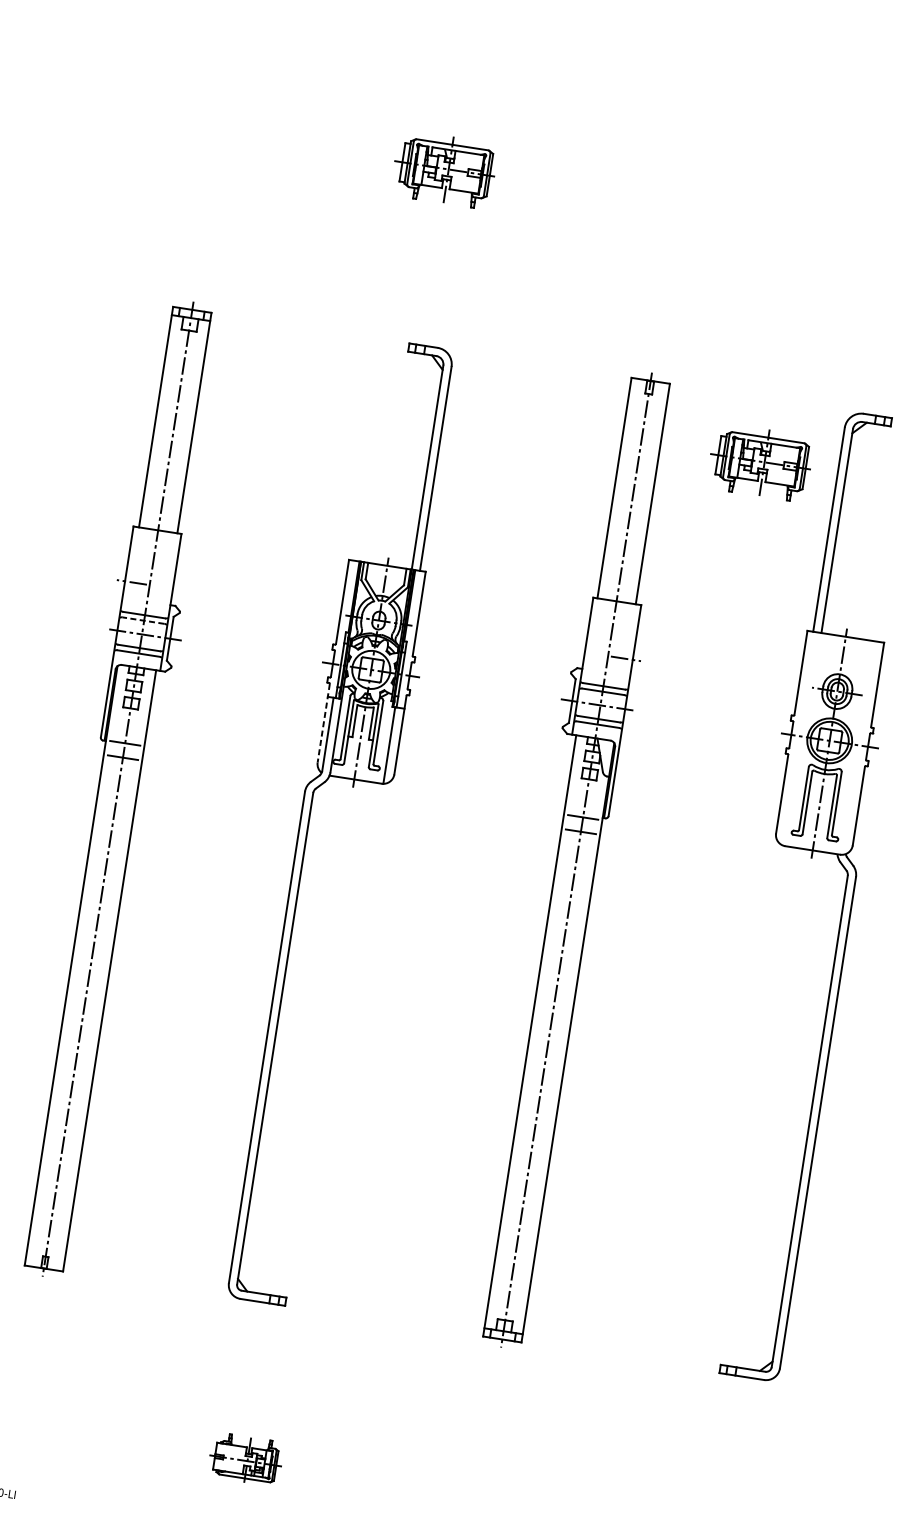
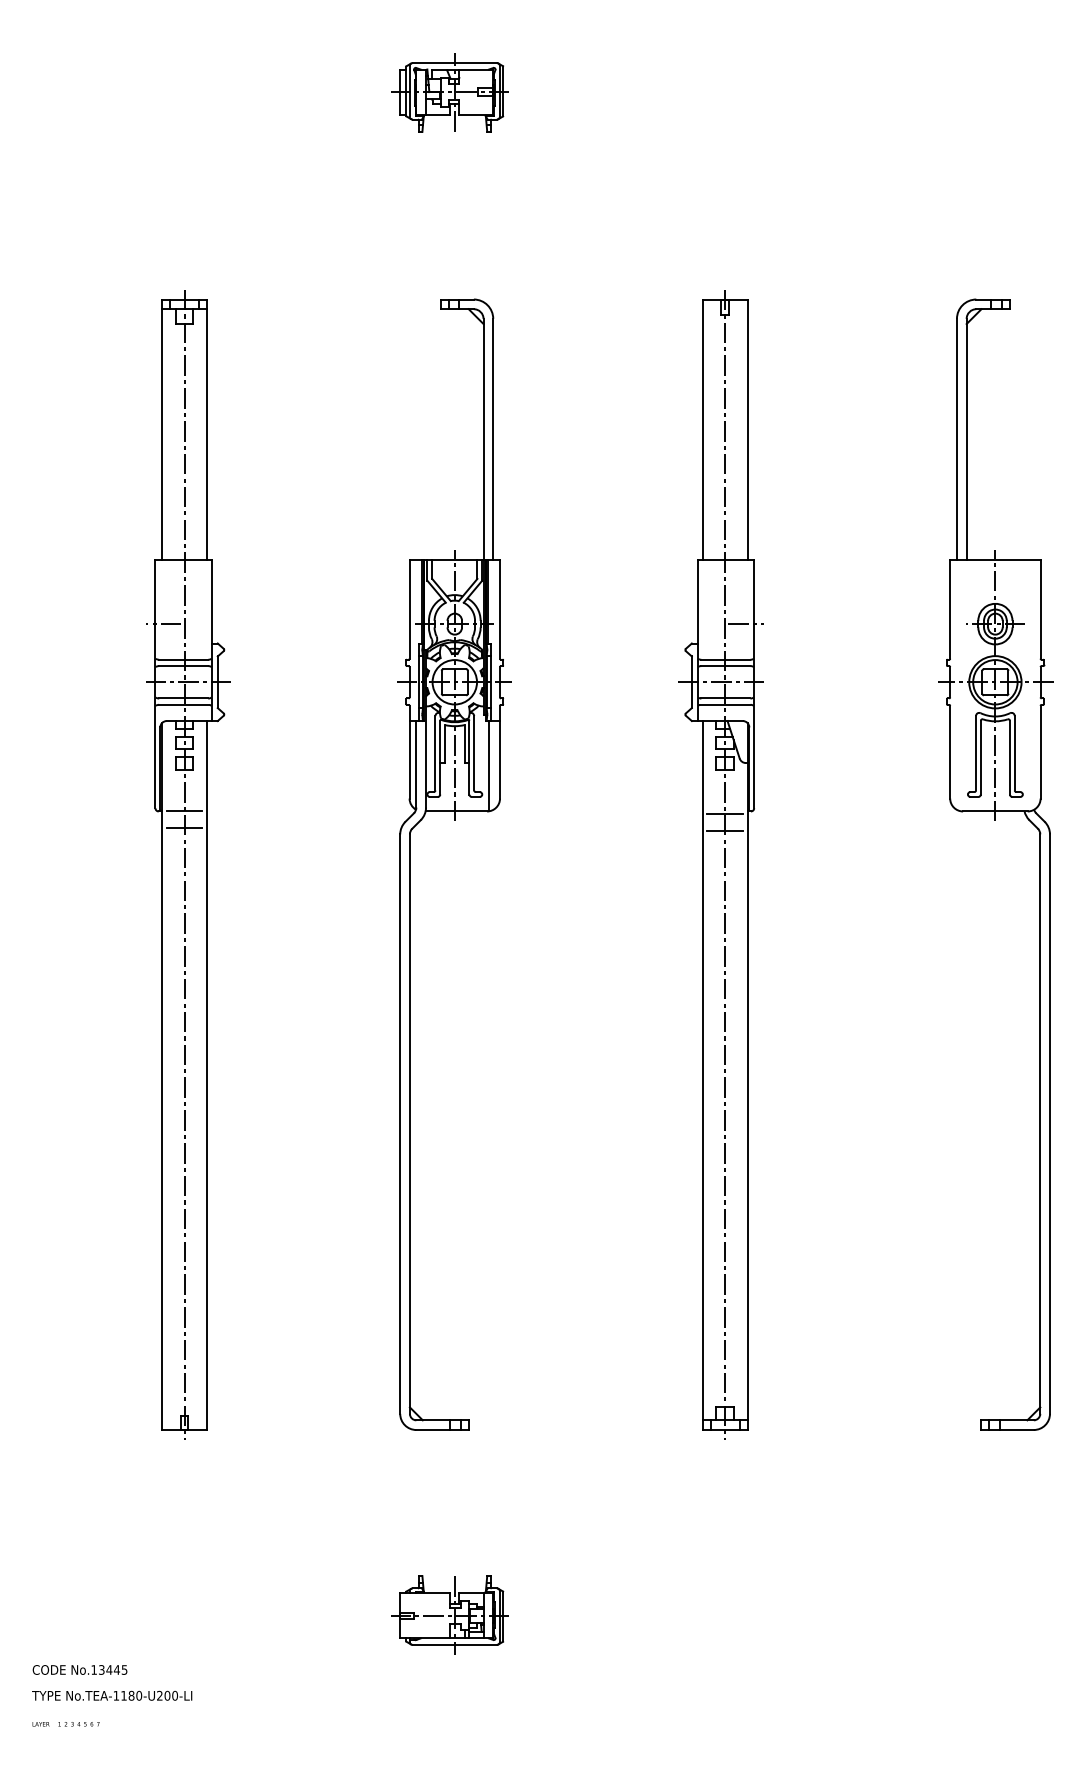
part: (760, 461) -> (865, 373), removed
line: (143, 620) -> (183, 666), dashed -> solid
line: (323, 723) -> (409, 752), dashed -> solid
part: (244, 1459) -> (449, 1614), size x1.43

